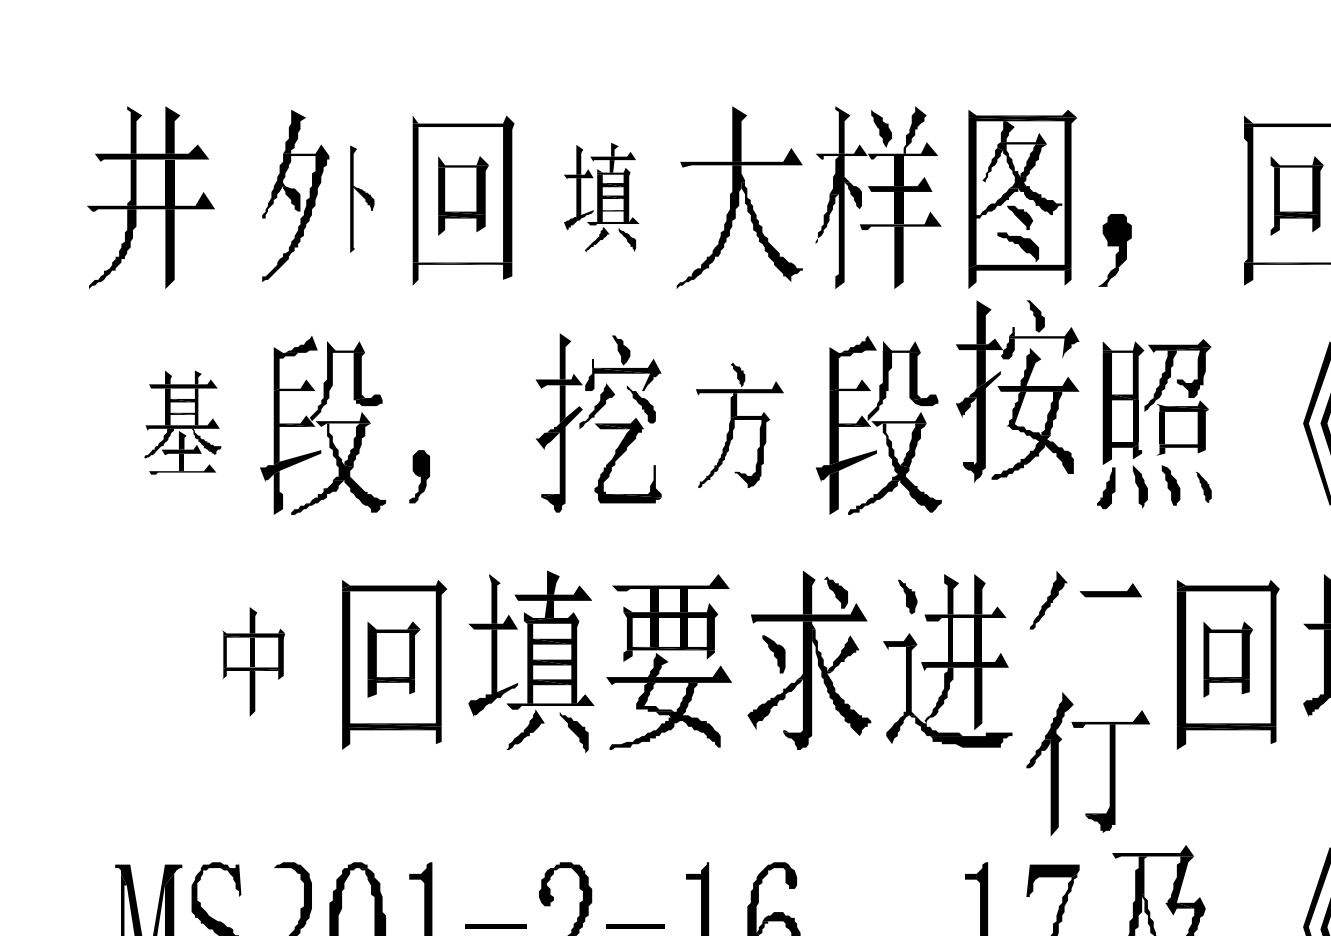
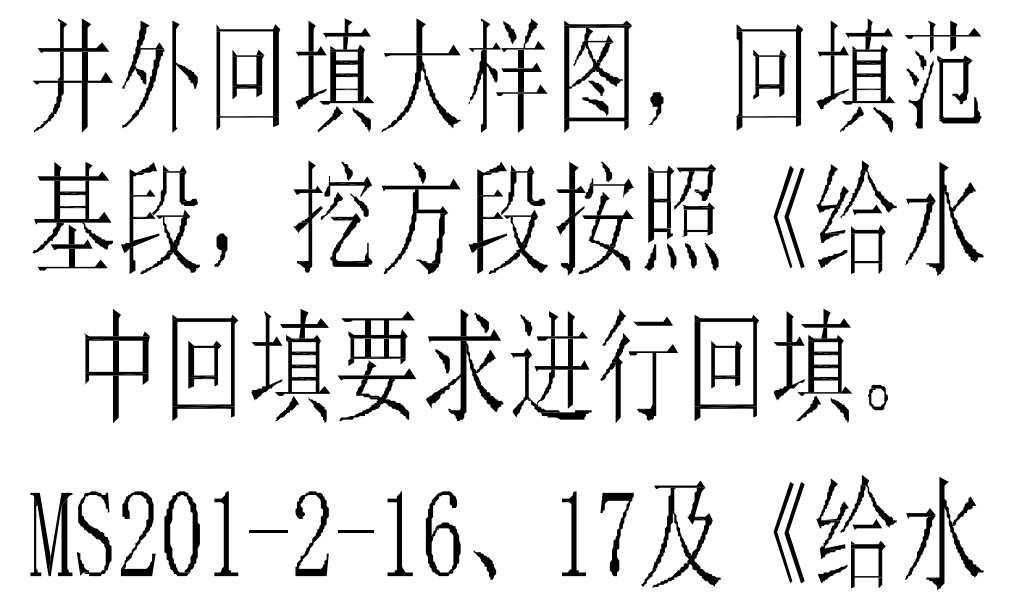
part: (150, 197) -> (72, 75), moved
part: (601, 197) -> (334, 75), size x1.67
part: (361, 199) -> (184, 76), size x1.67
part: (1114, 250) -> (655, 108), size x0.71
part: (1016, 390) -> (594, 218), moved
part: (182, 422) -> (72, 216), size x1.67
part: (740, 424) -> (421, 217), size x1.43
part: (1203, 486) -> (711, 256), size x1.43
part: (252, 661) -> (116, 365), size x1.67
part: (1109, 763) -> (652, 377), moved
fill: (273, 886) -> (129, 506), added

